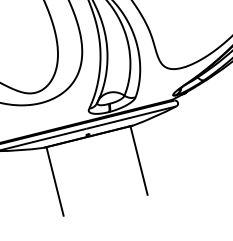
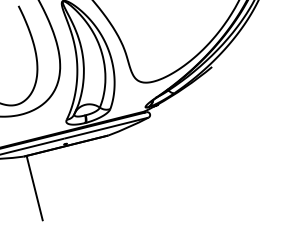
line: (139, 160) -> (113, 168), removed

